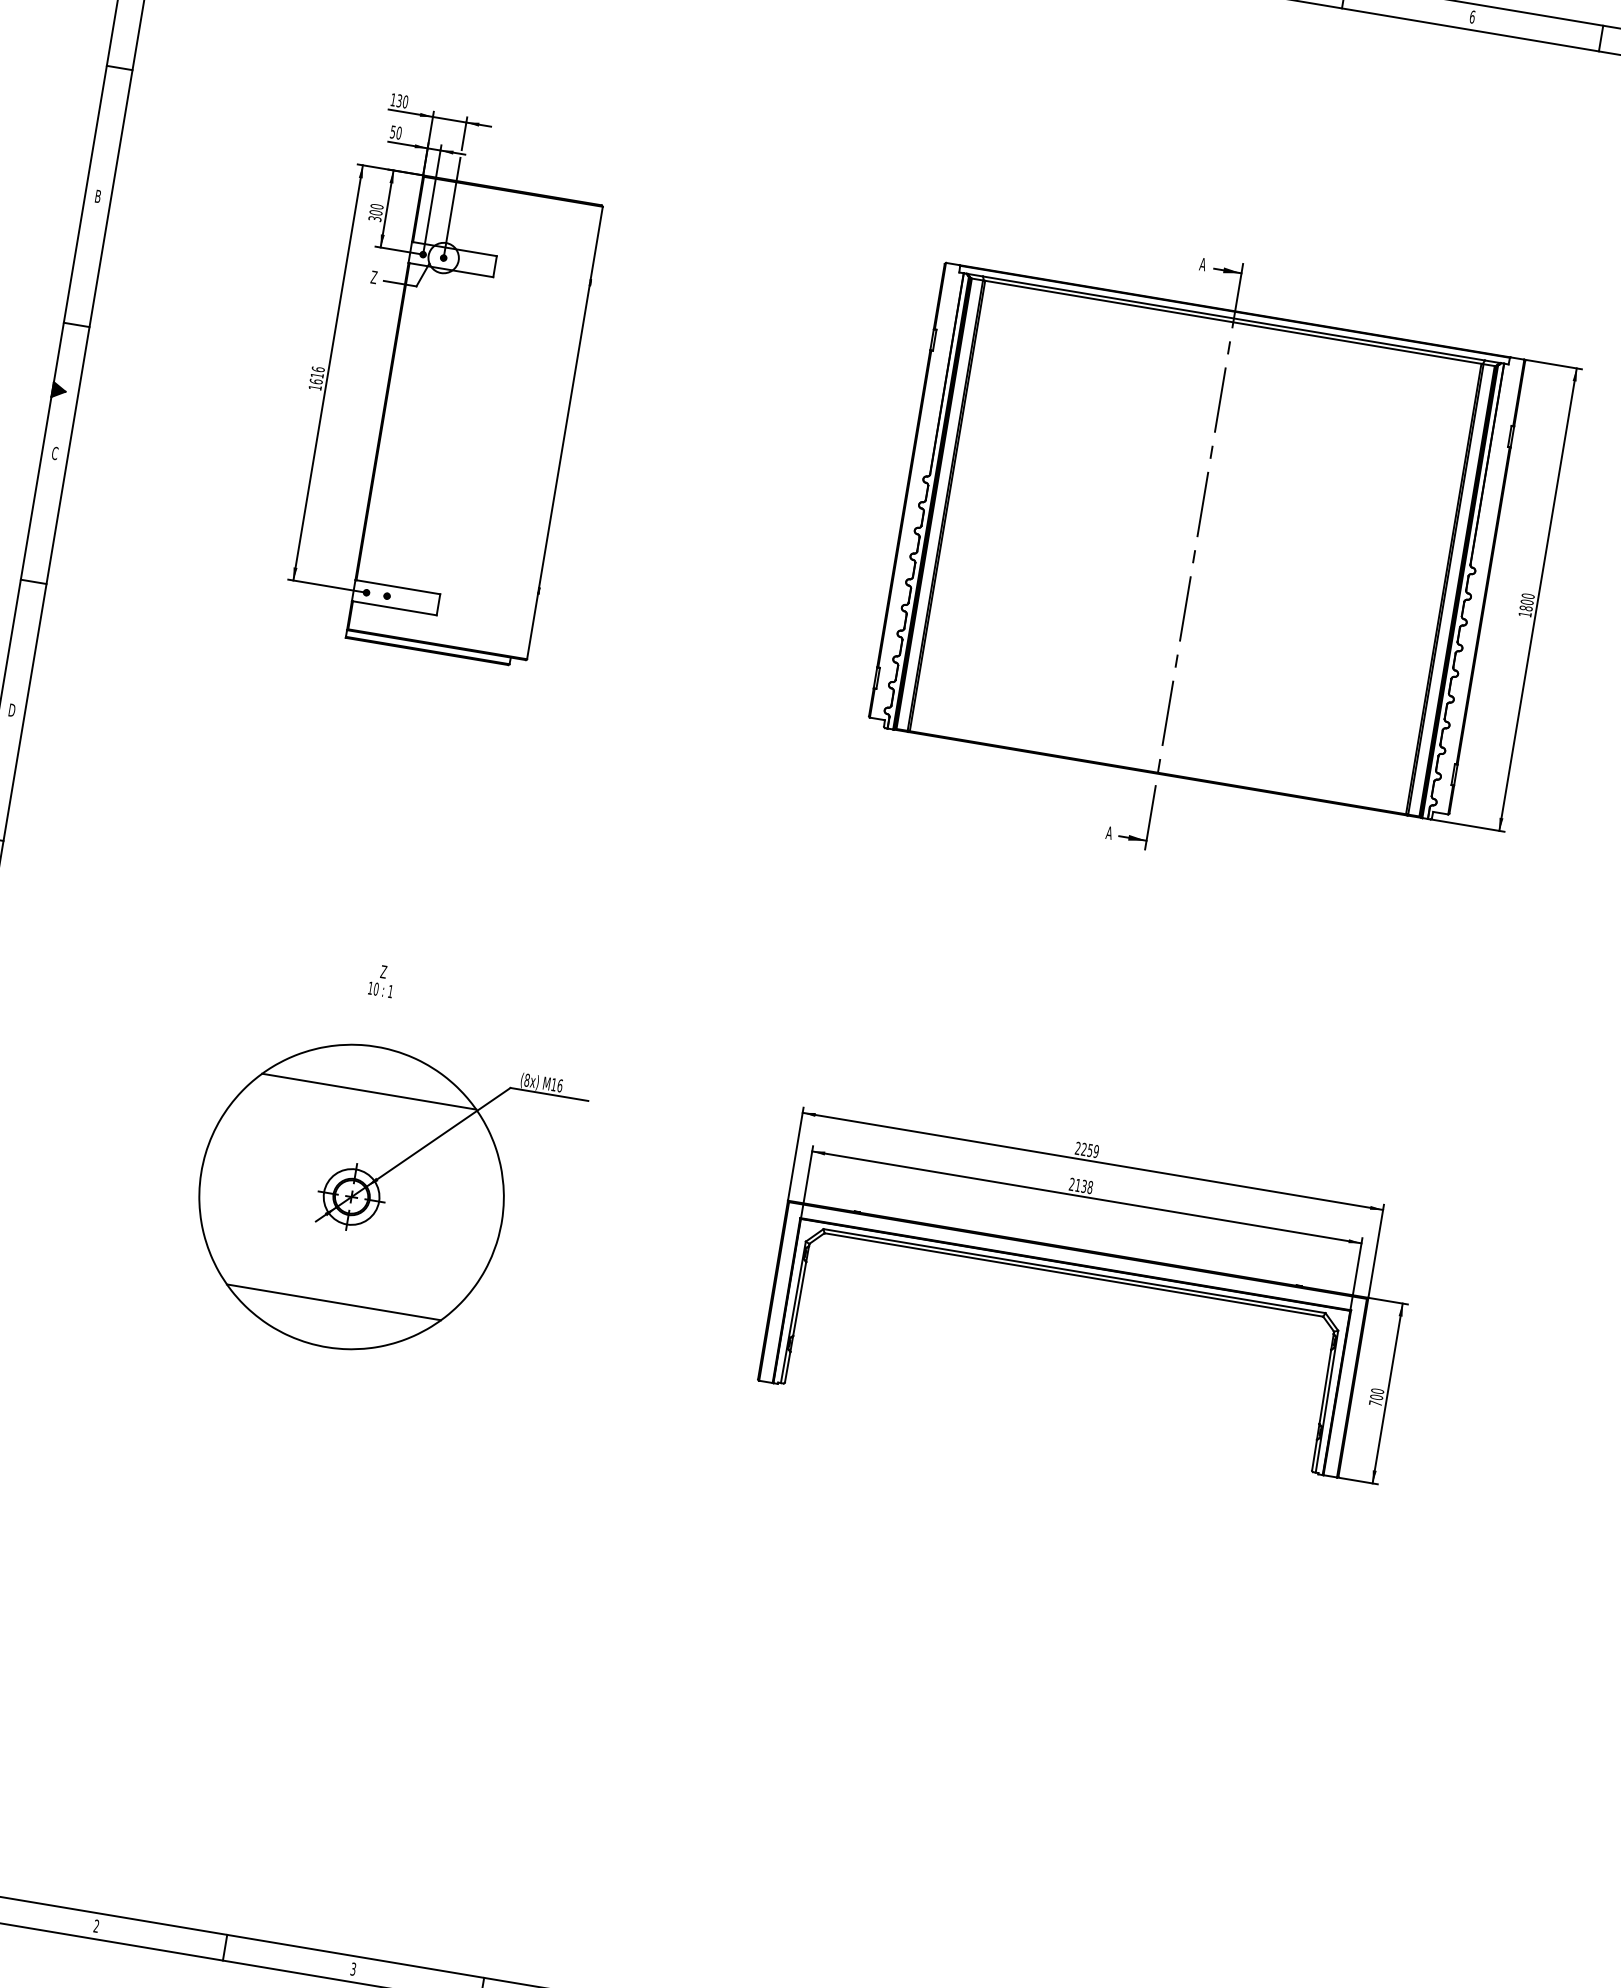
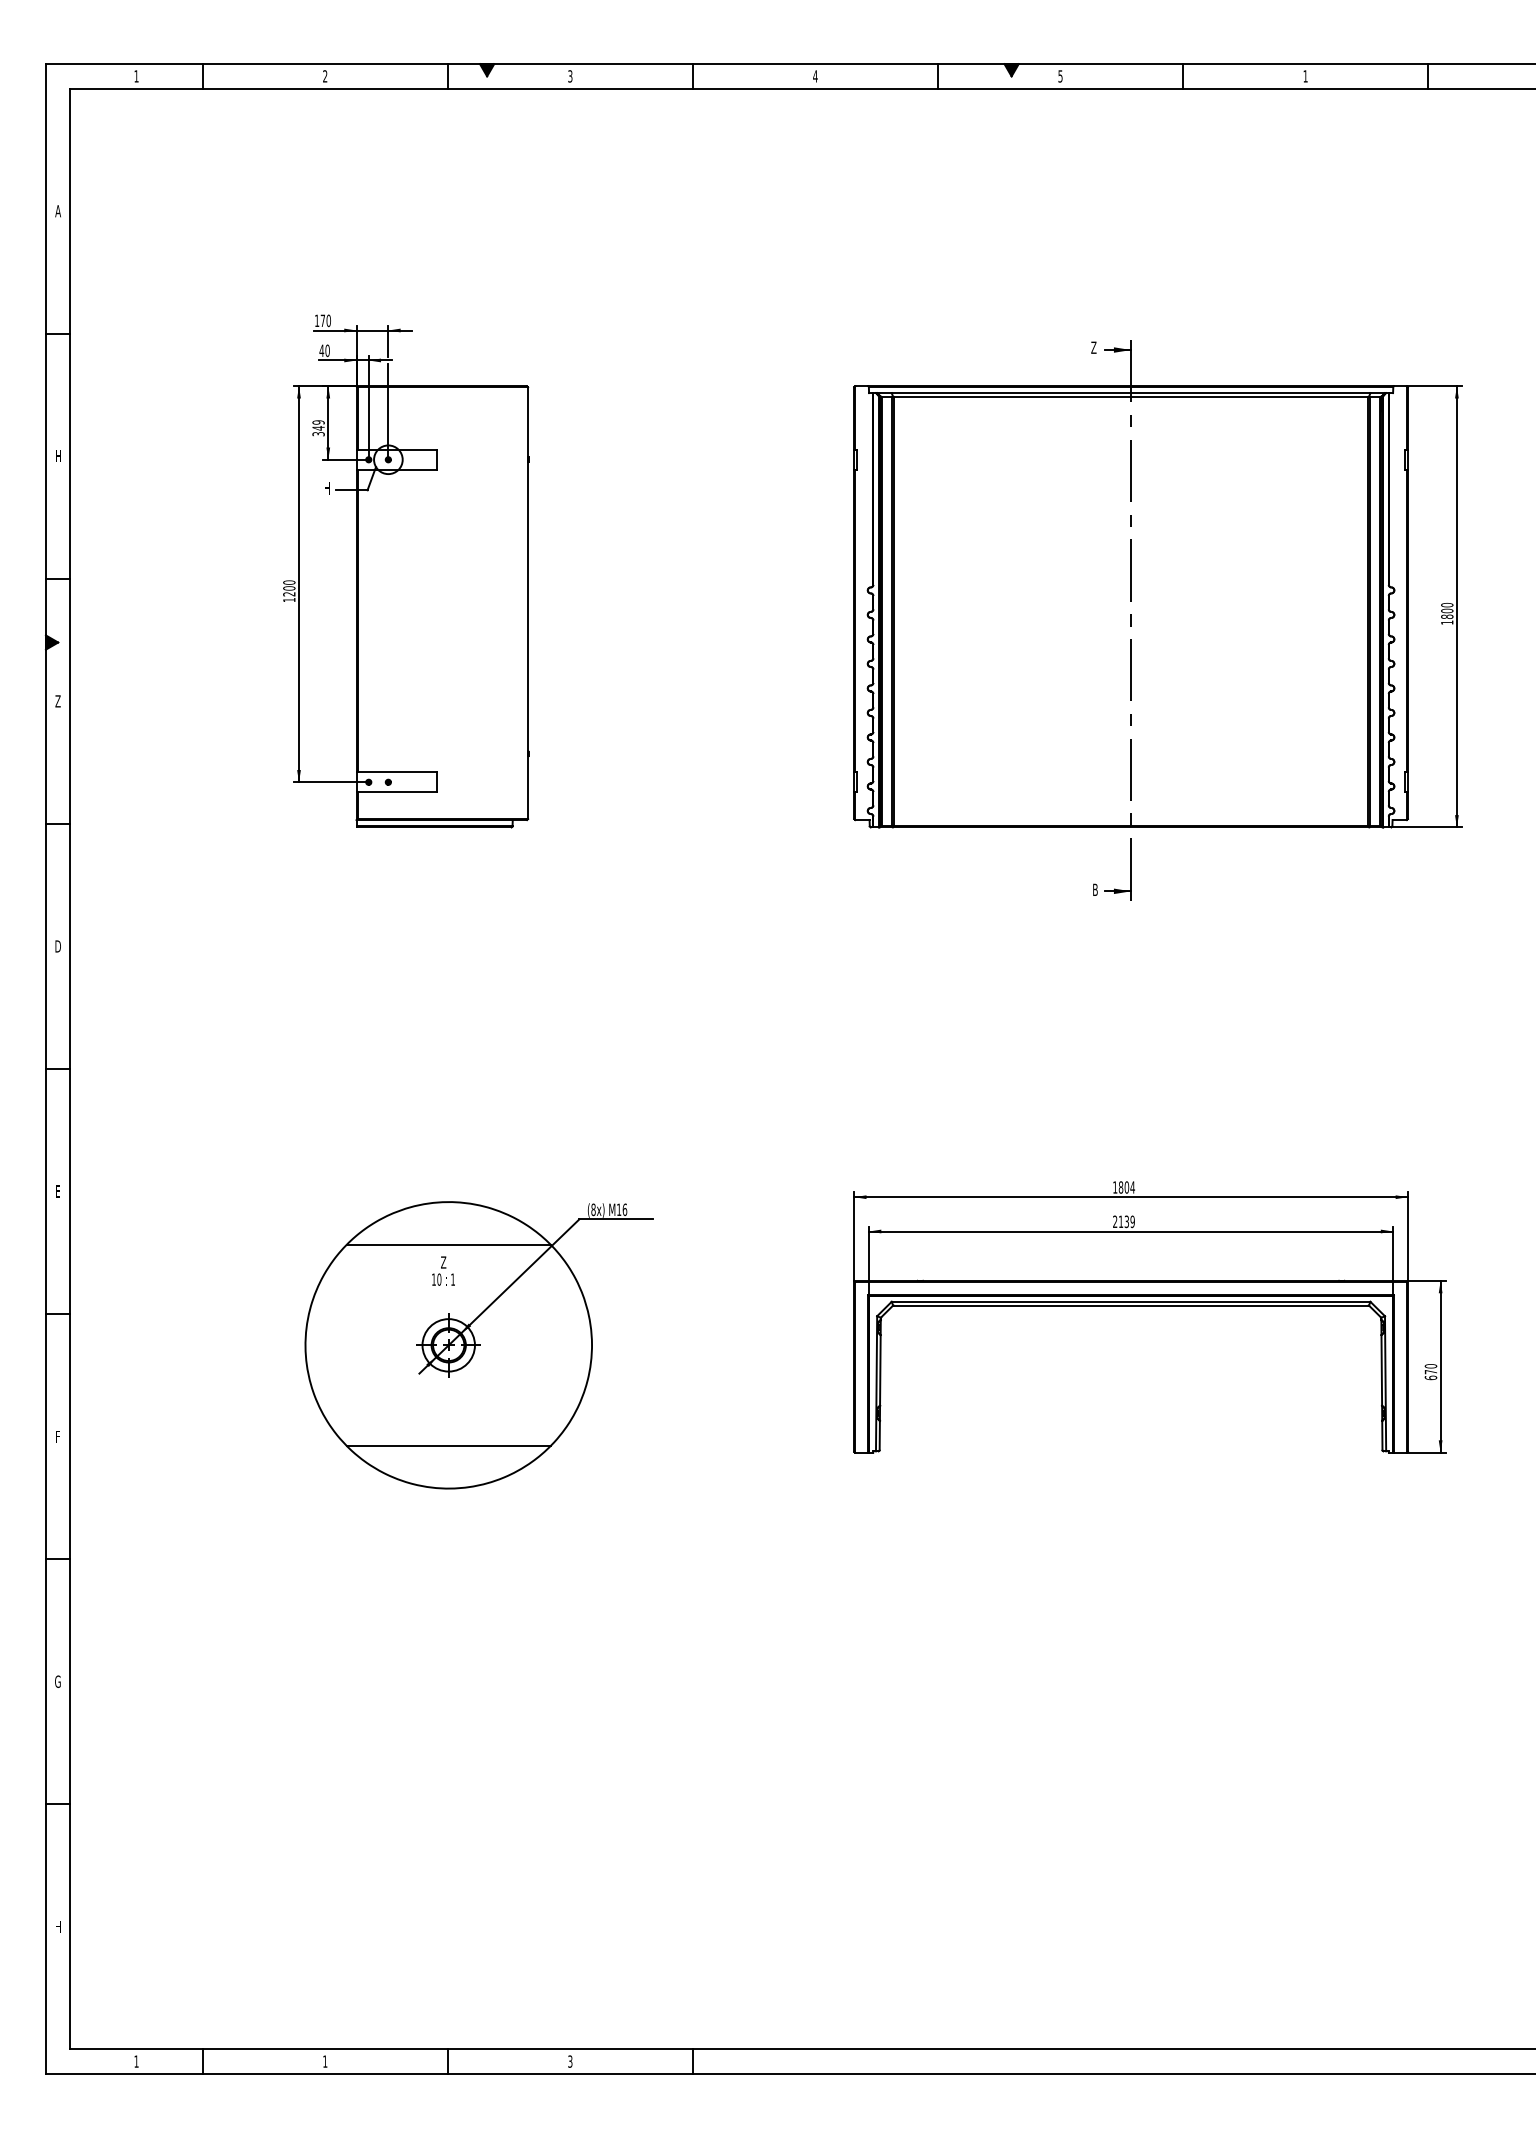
text: (1472, 17) -> (1305, 76), 6 -> 1
text: (399, 100) -> (322, 320), 130 -> 170
text: (392, 131) -> (321, 350), 50 -> 40
text: (98, 196) -> (58, 456), B -> H
text: (376, 209) -> (318, 425), 300 -> 349
text: (1202, 264) -> (1093, 347), A -> Z
text: (373, 277) -> (326, 488), Z -> H
text: (317, 375) -> (289, 588), 1616 -> 1200
text: (54, 453) -> (57, 701), C -> Z
text: (1109, 832) -> (1095, 889), A -> B
text: (382, 980) -> (443, 1270), moved
text: (1087, 1150) -> (1124, 1187), 2259 -> 1804
text: (1090, 1187) -> (1132, 1221), 2138 -> 2139
text: (1375, 1399) -> (1430, 1374), 700 -> 670
text: (96, 1926) -> (325, 2061), 2 -> 1

